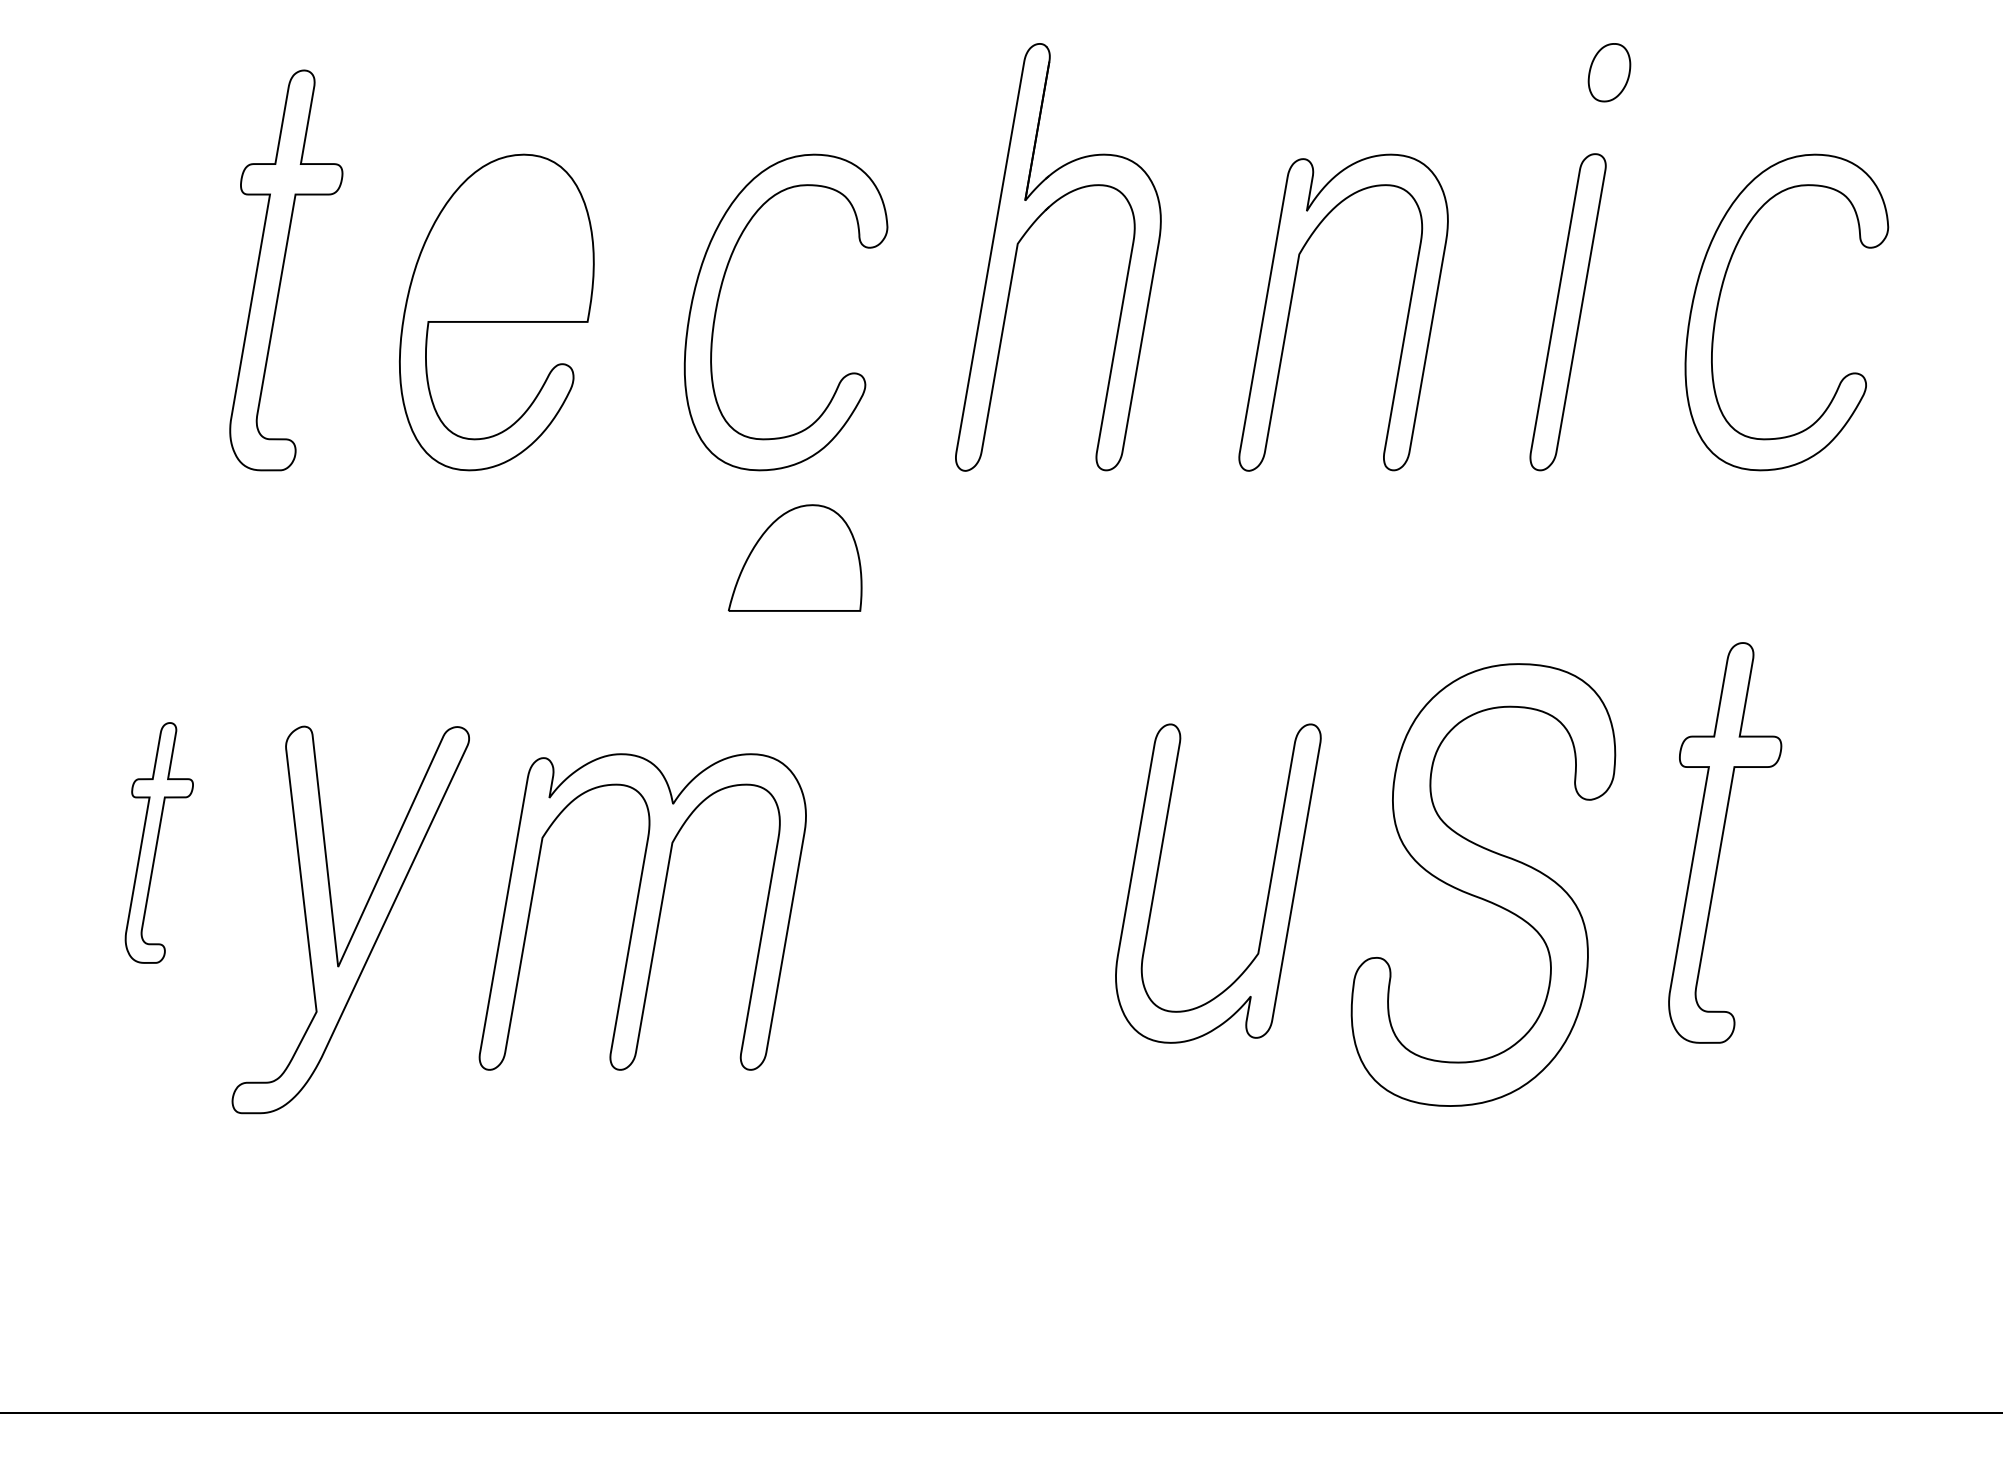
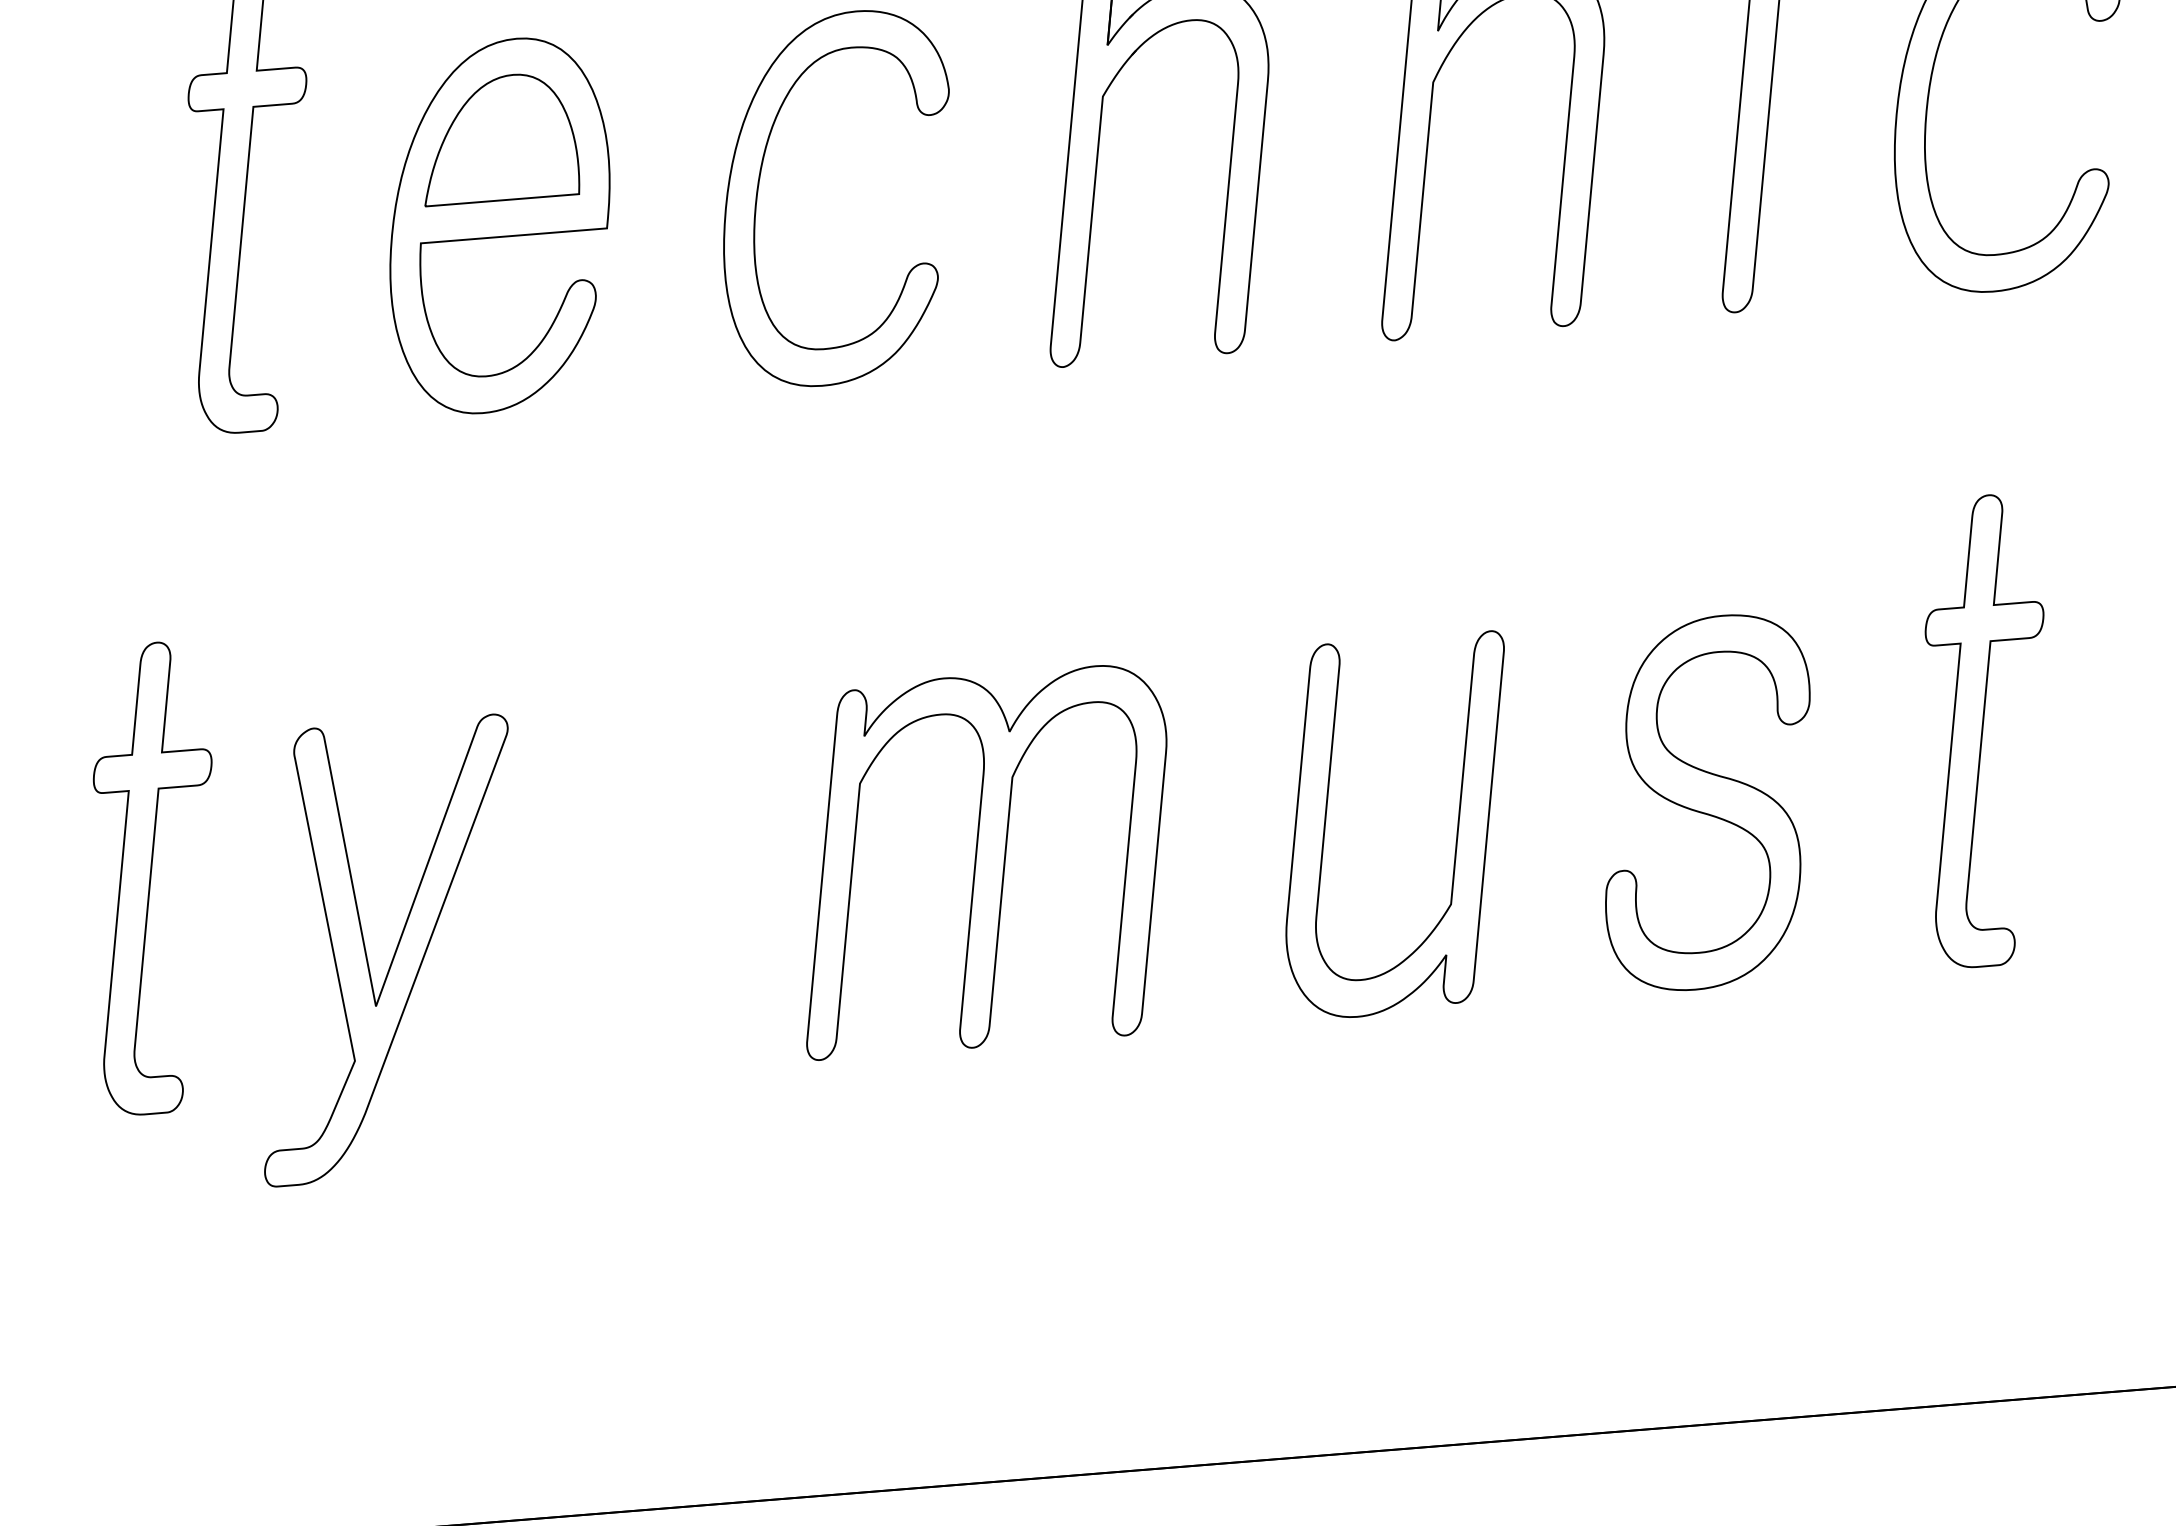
part: (795, 557) -> (498, 137), moved
part: (159, 842) -> (155, 877), size x1.67
part: (1483, 884) -> (1708, 802), size x0.71
part: (642, 911) -> (983, 860), moved

